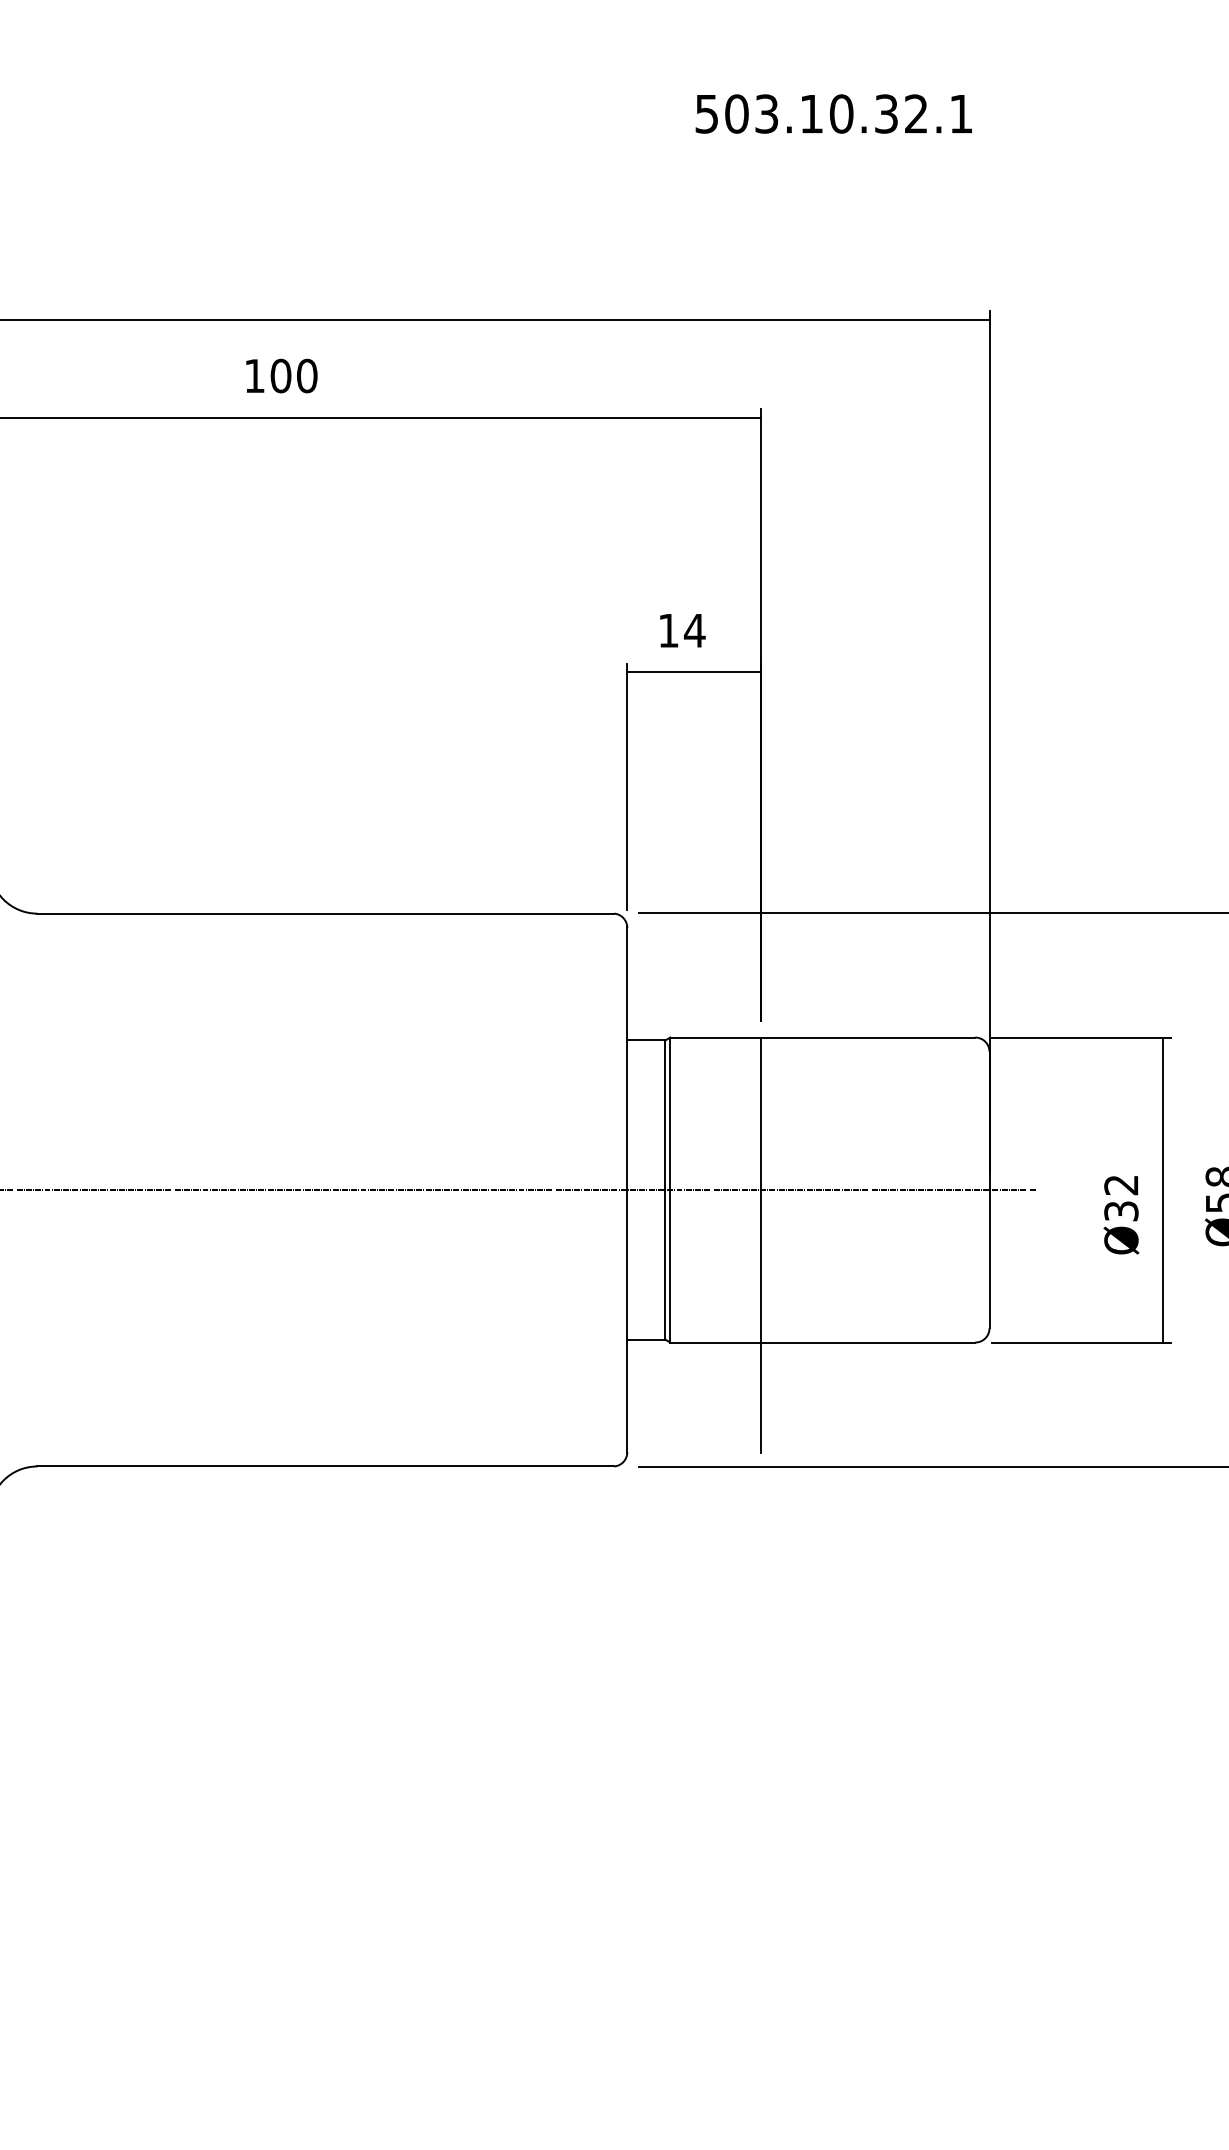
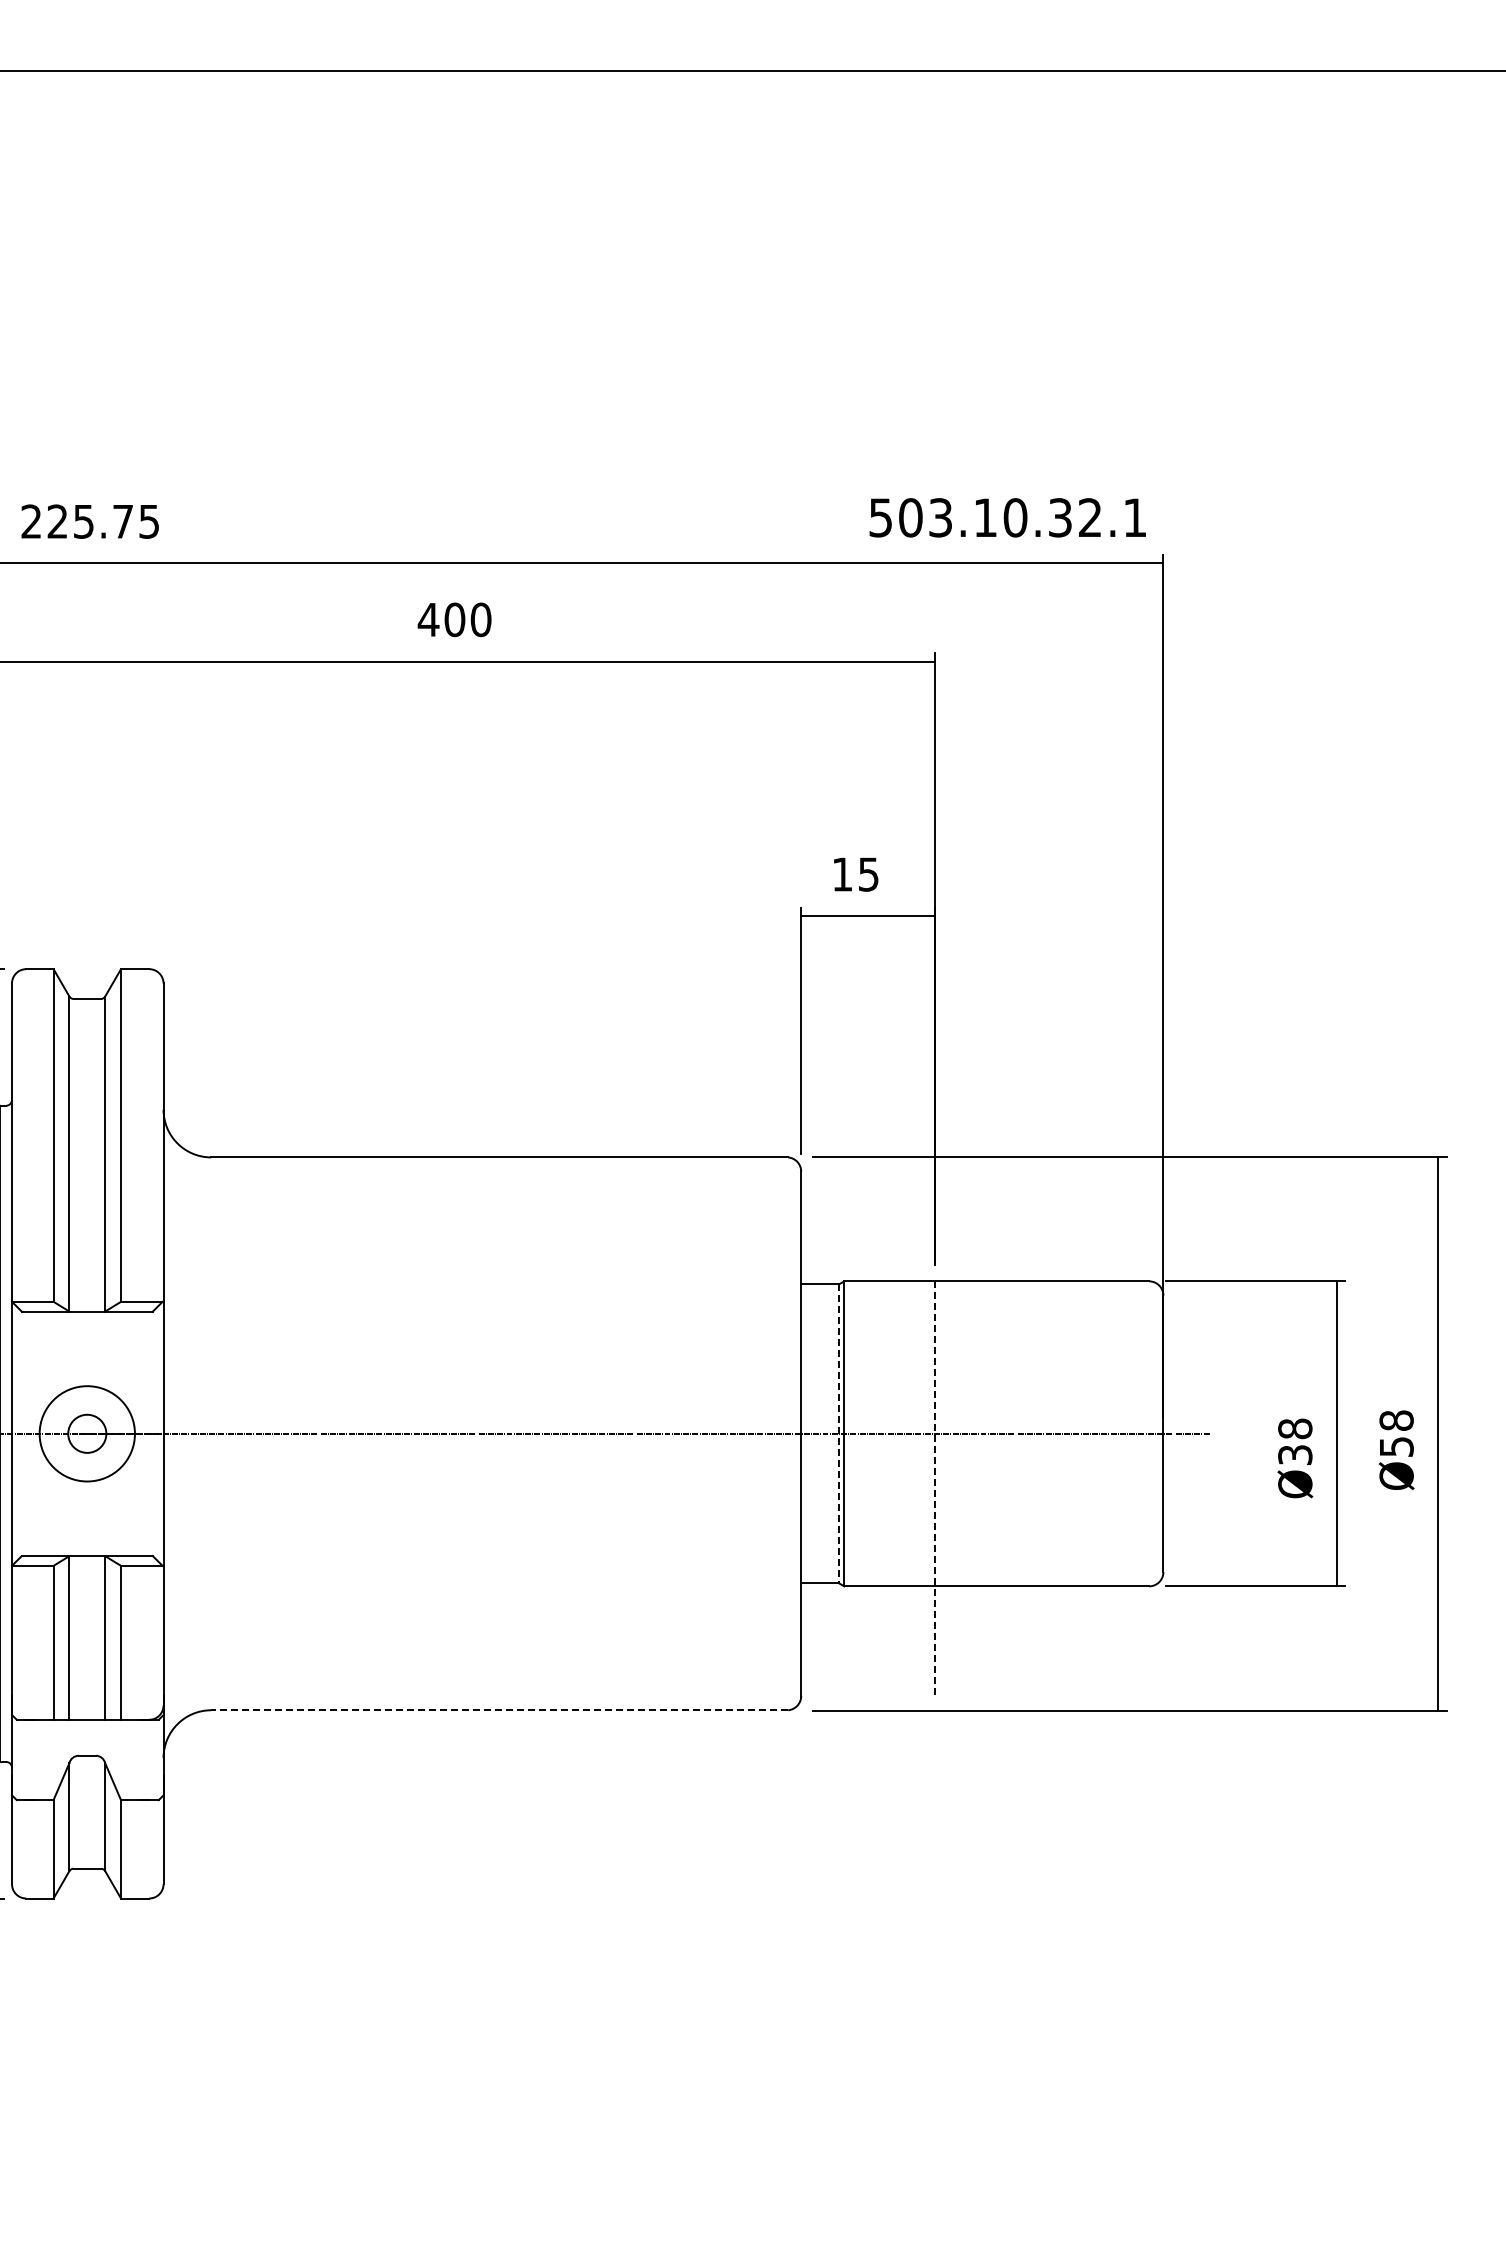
text: (833, 113) -> (1007, 517), moved
text: (254, 375) -> (428, 619), 100 -> 400
text: (694, 630) -> (868, 874), 14 -> 15
text: (1121, 1184) -> (1295, 1428), Ø32 -> Ø38
line: (665, 1189) -> (839, 1433), solid -> dashed
line: (760, 1245) -> (934, 1489), solid -> dashed
line: (325, 1466) -> (499, 1710), solid -> dashed

